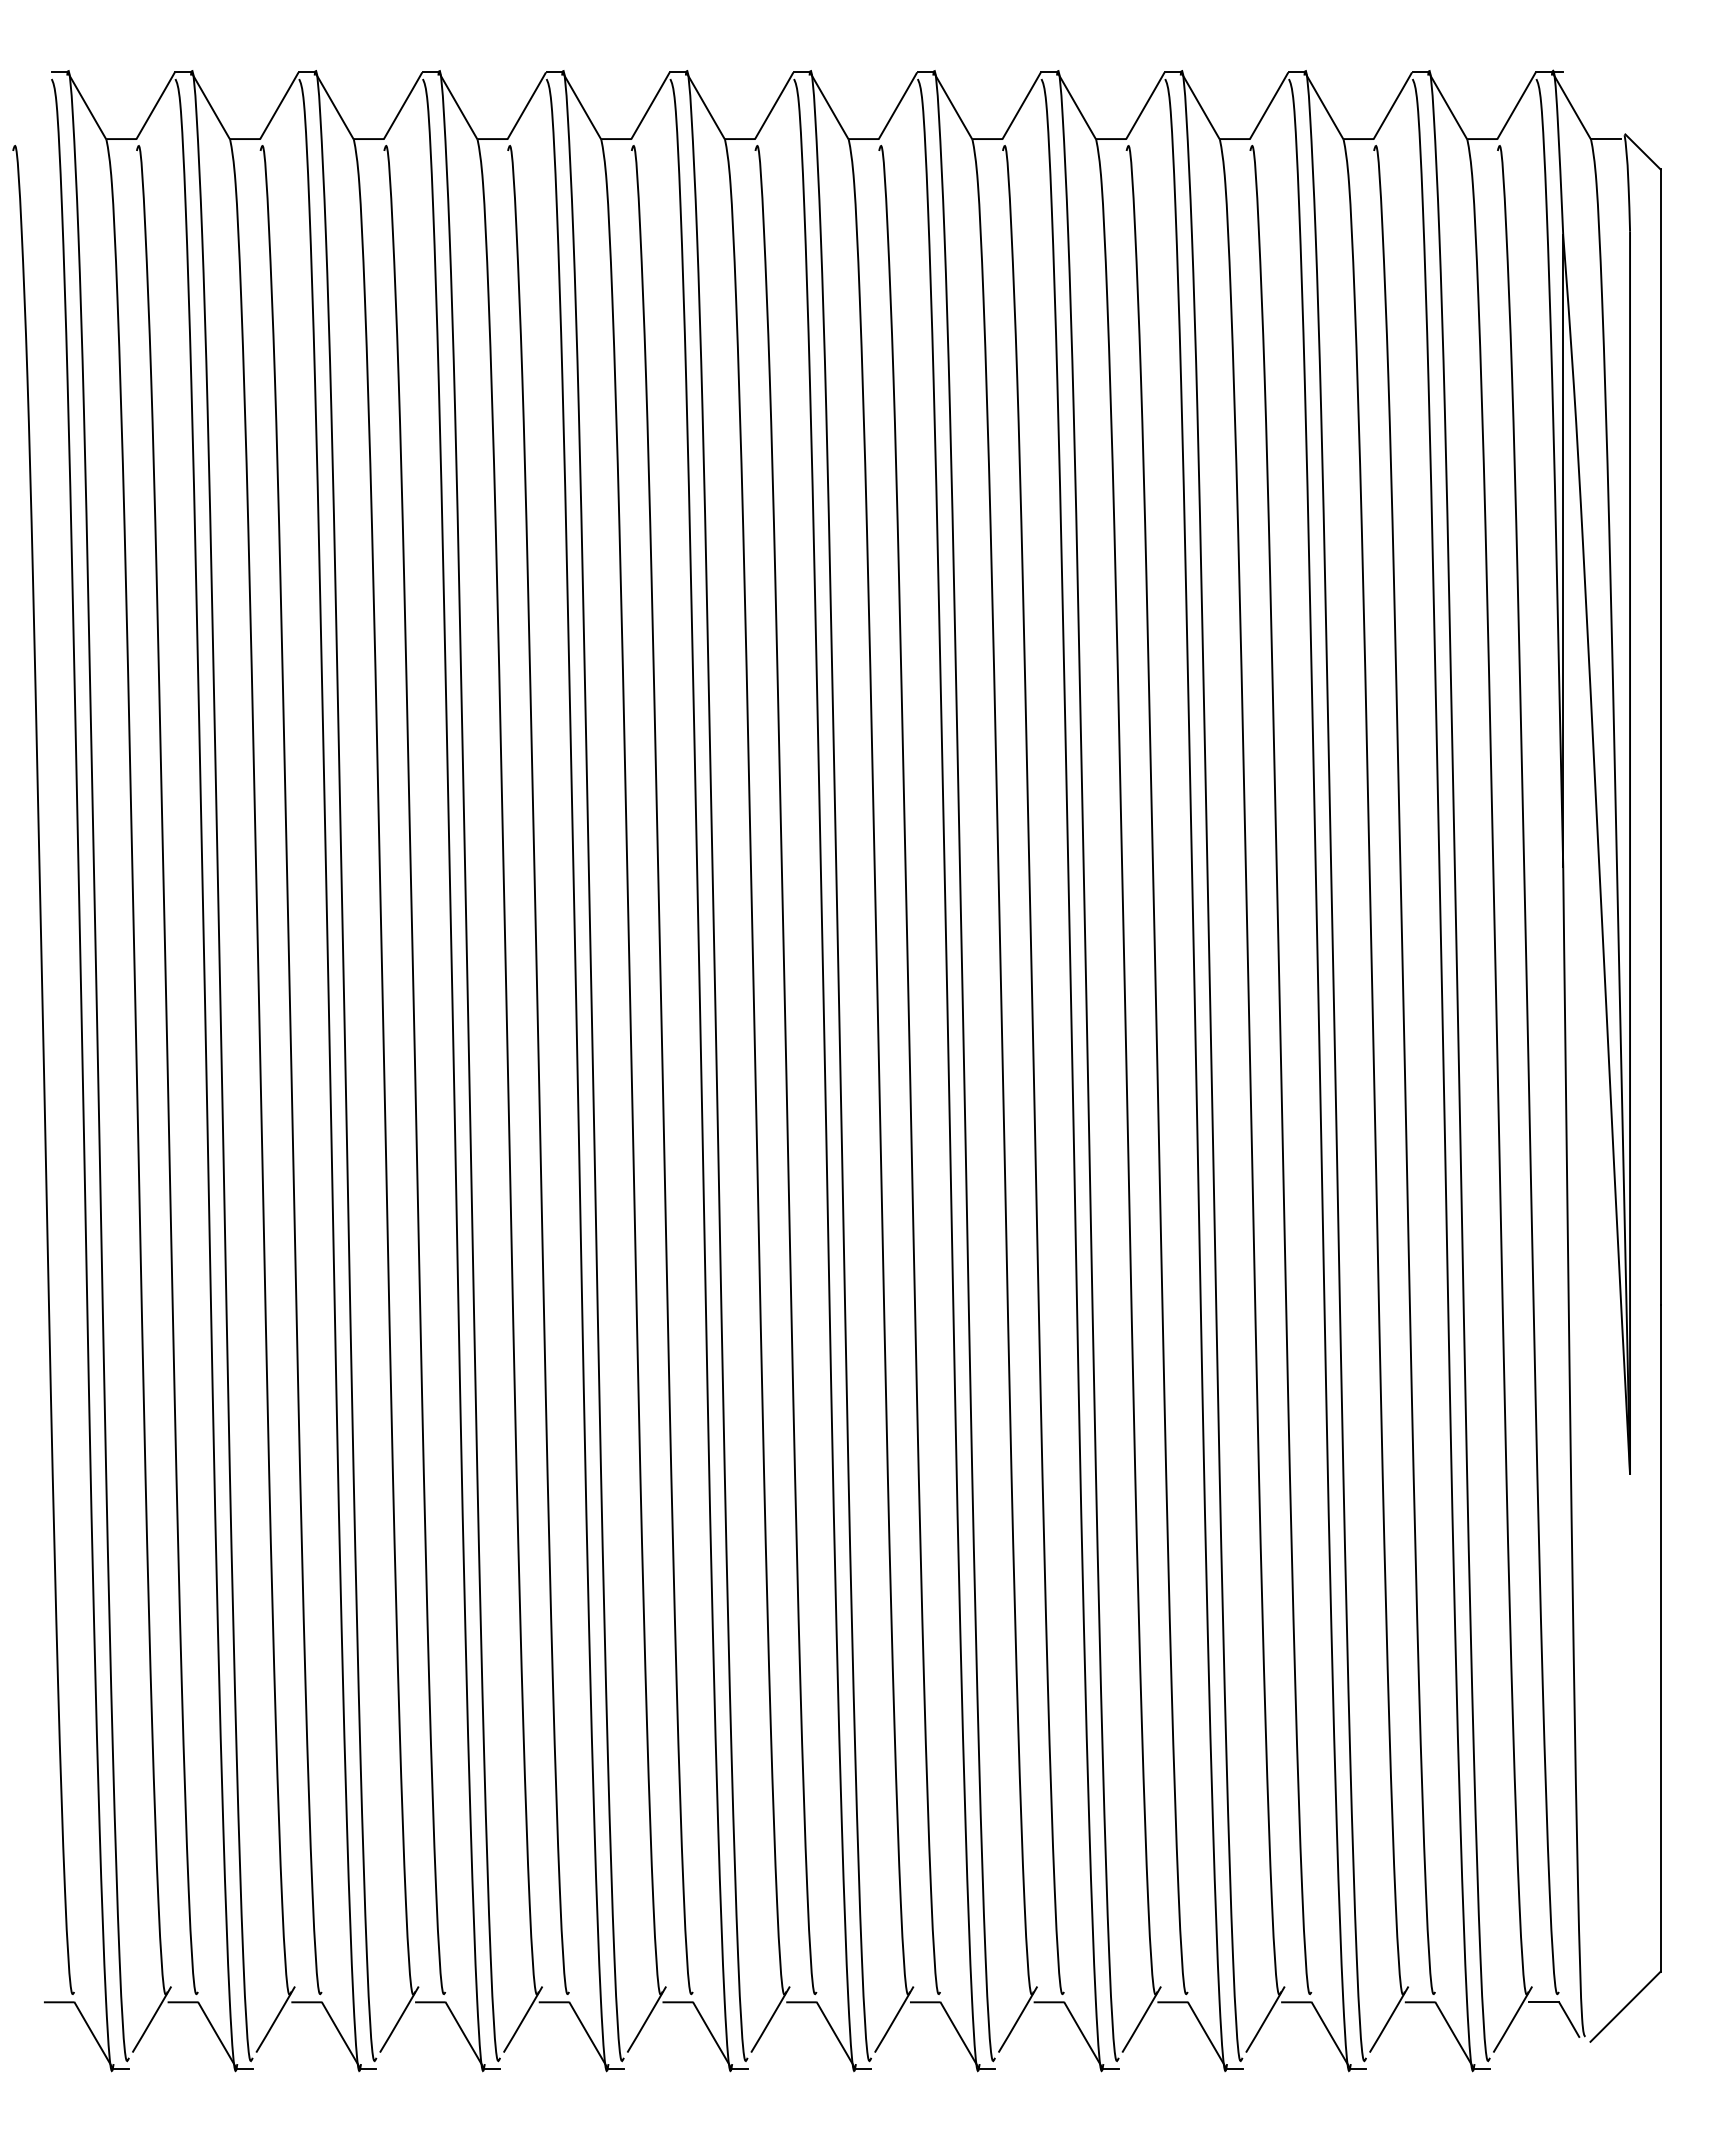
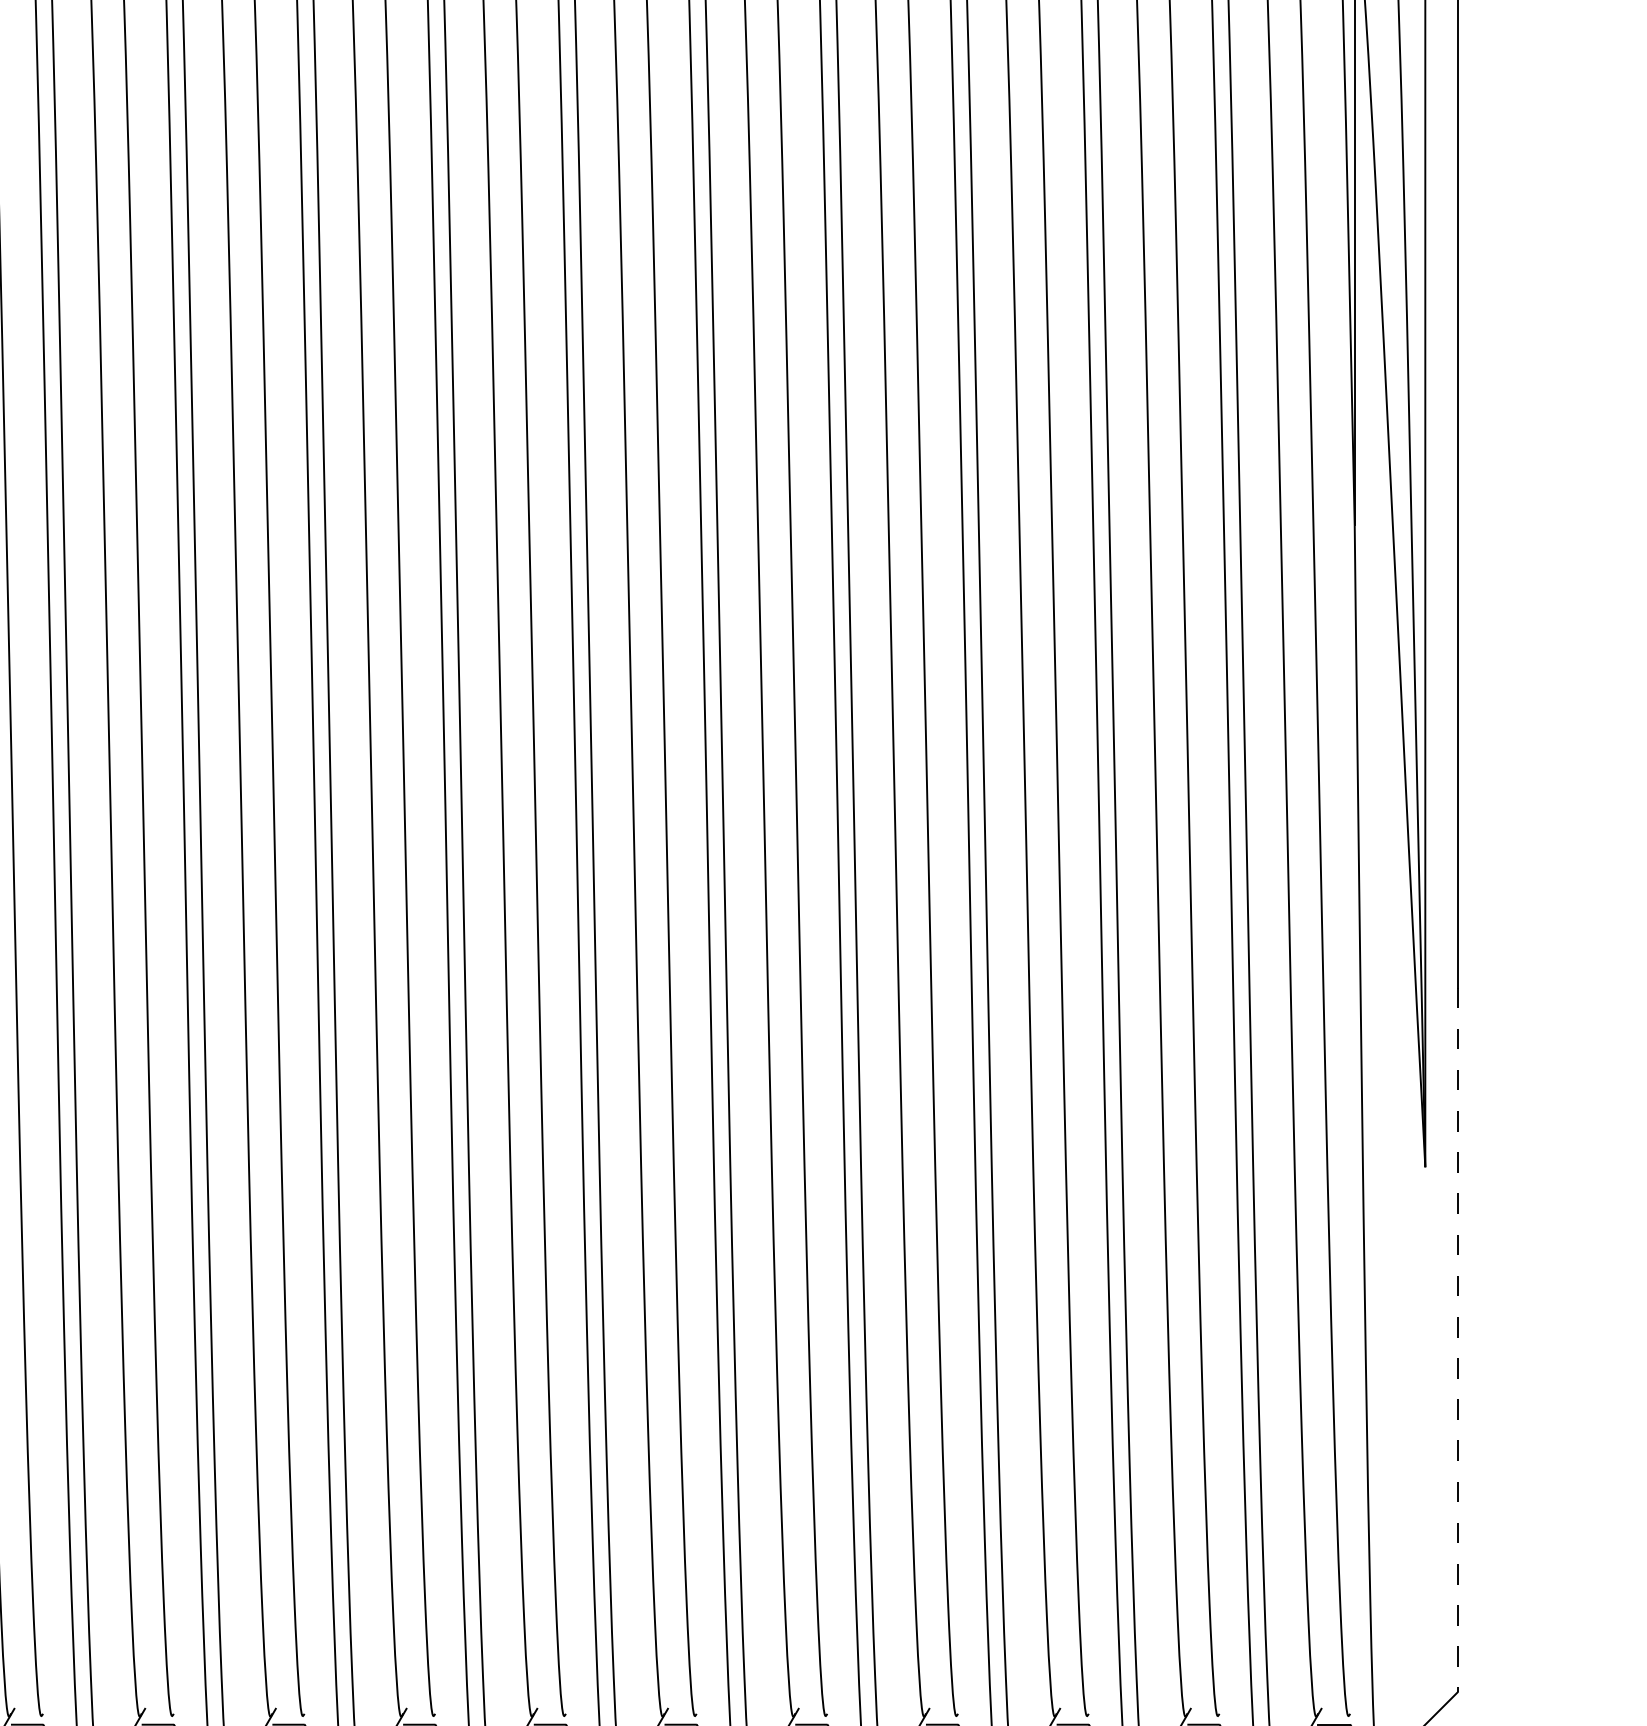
line: (1660, 1638) -> (1457, 1340), solid -> dashed

